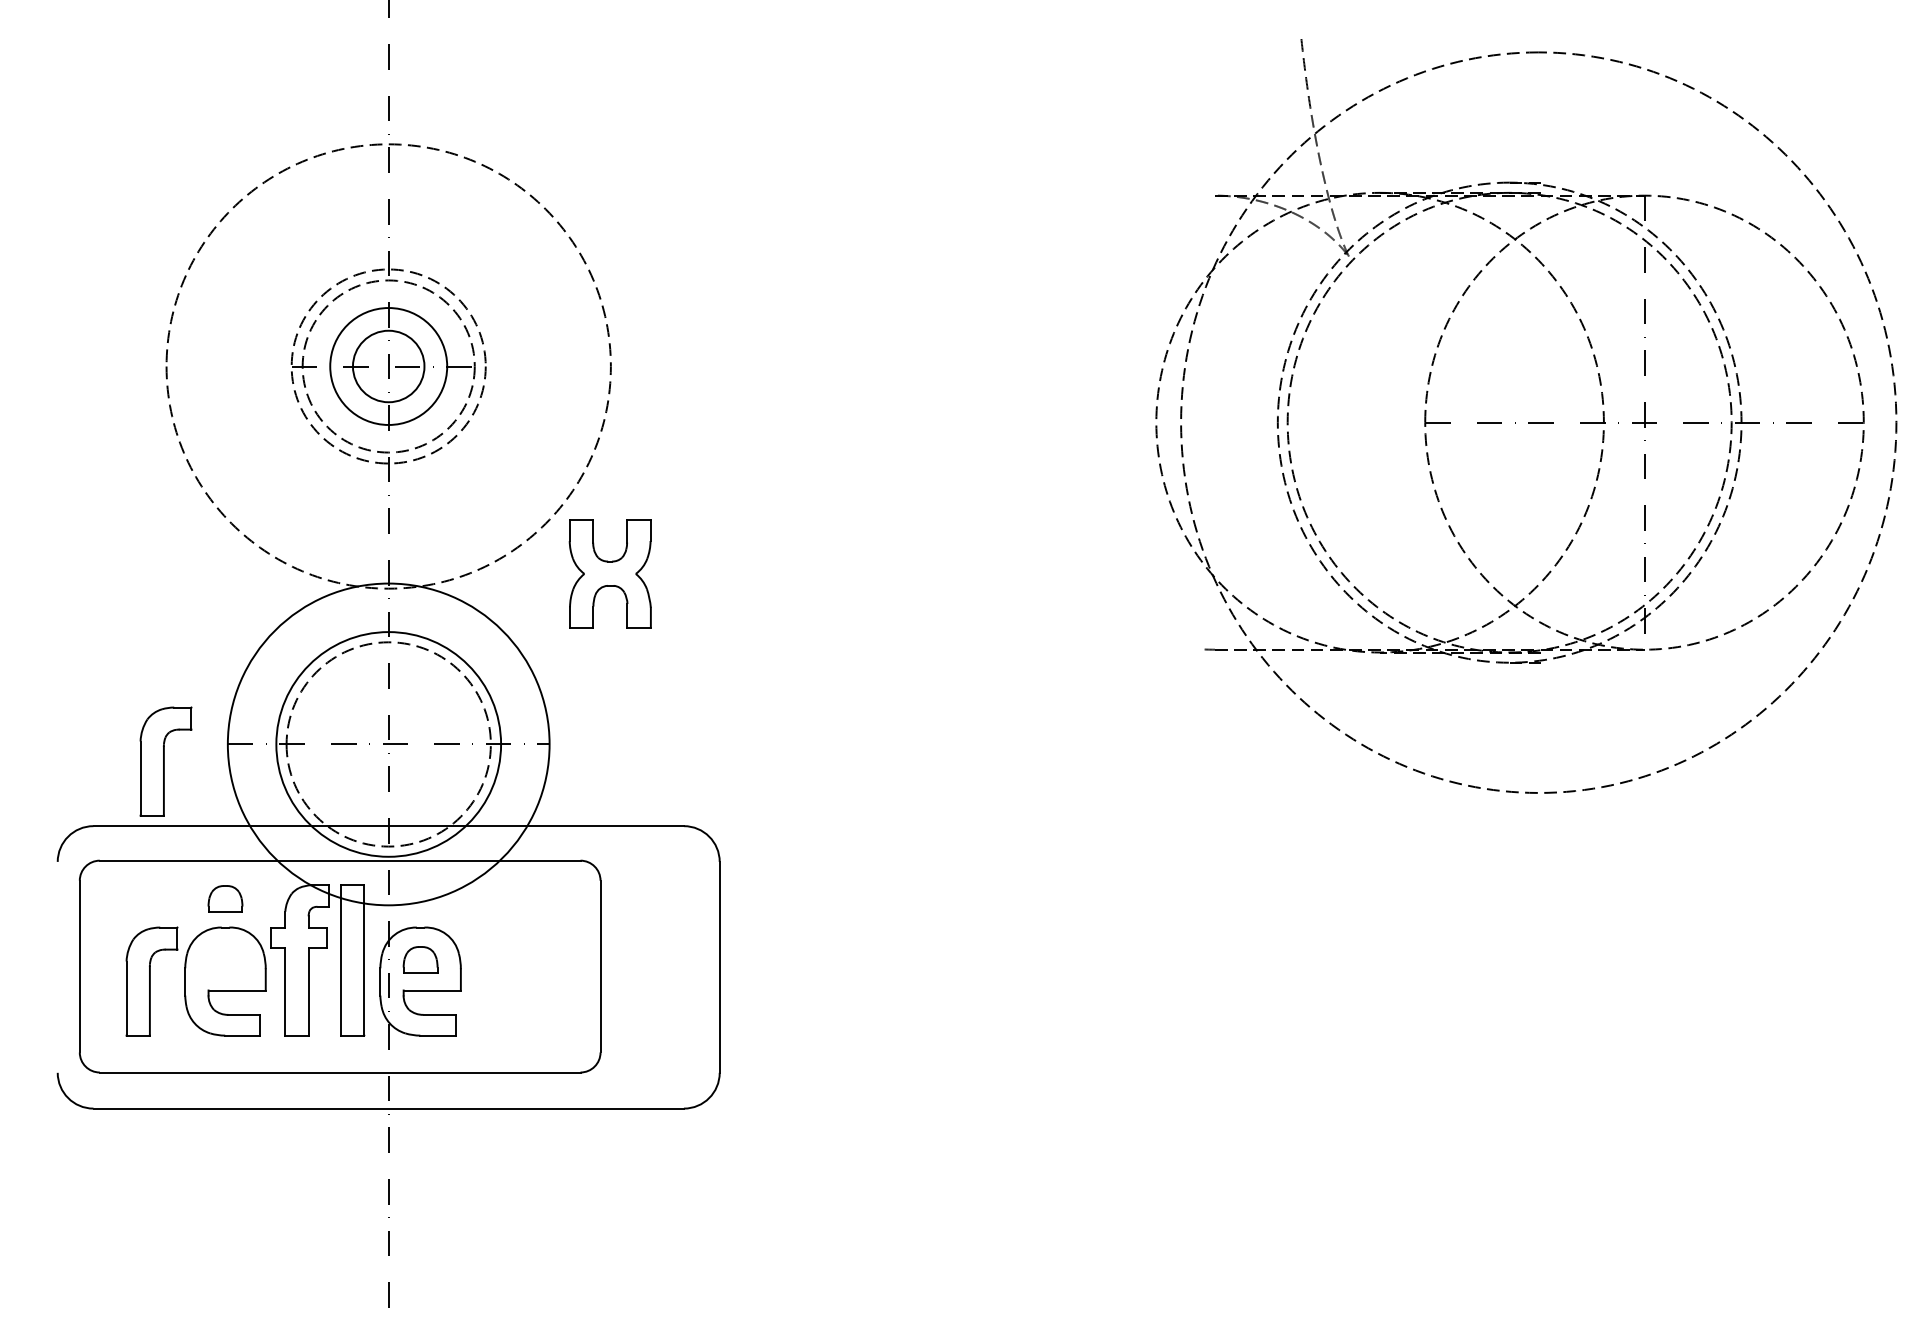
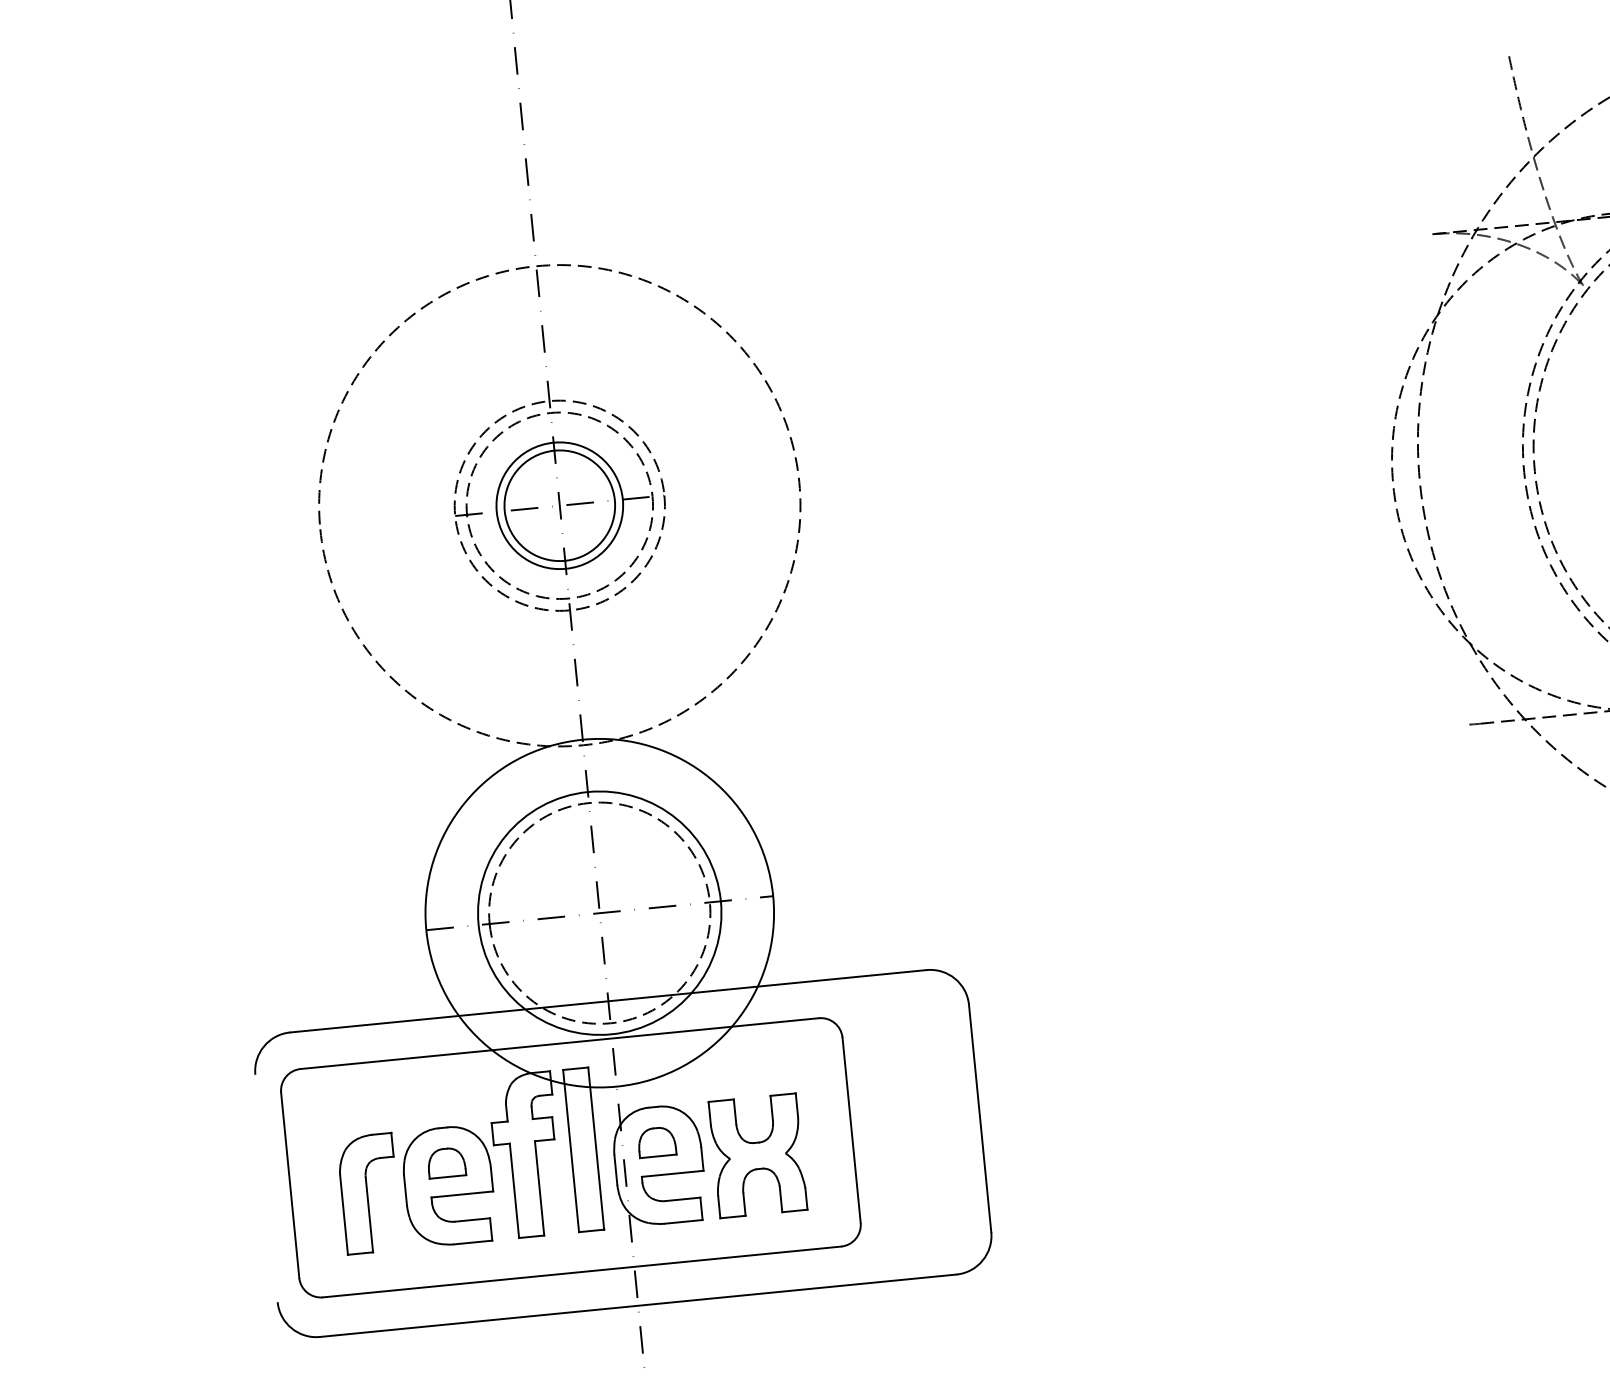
circle: (388, 366) -> (559, 505), size x1.43
part: (609, 573) -> (757, 1155), moved
part: (165, 761) -> (360, 955), removed
part: (225, 898) -> (446, 1162), moved

